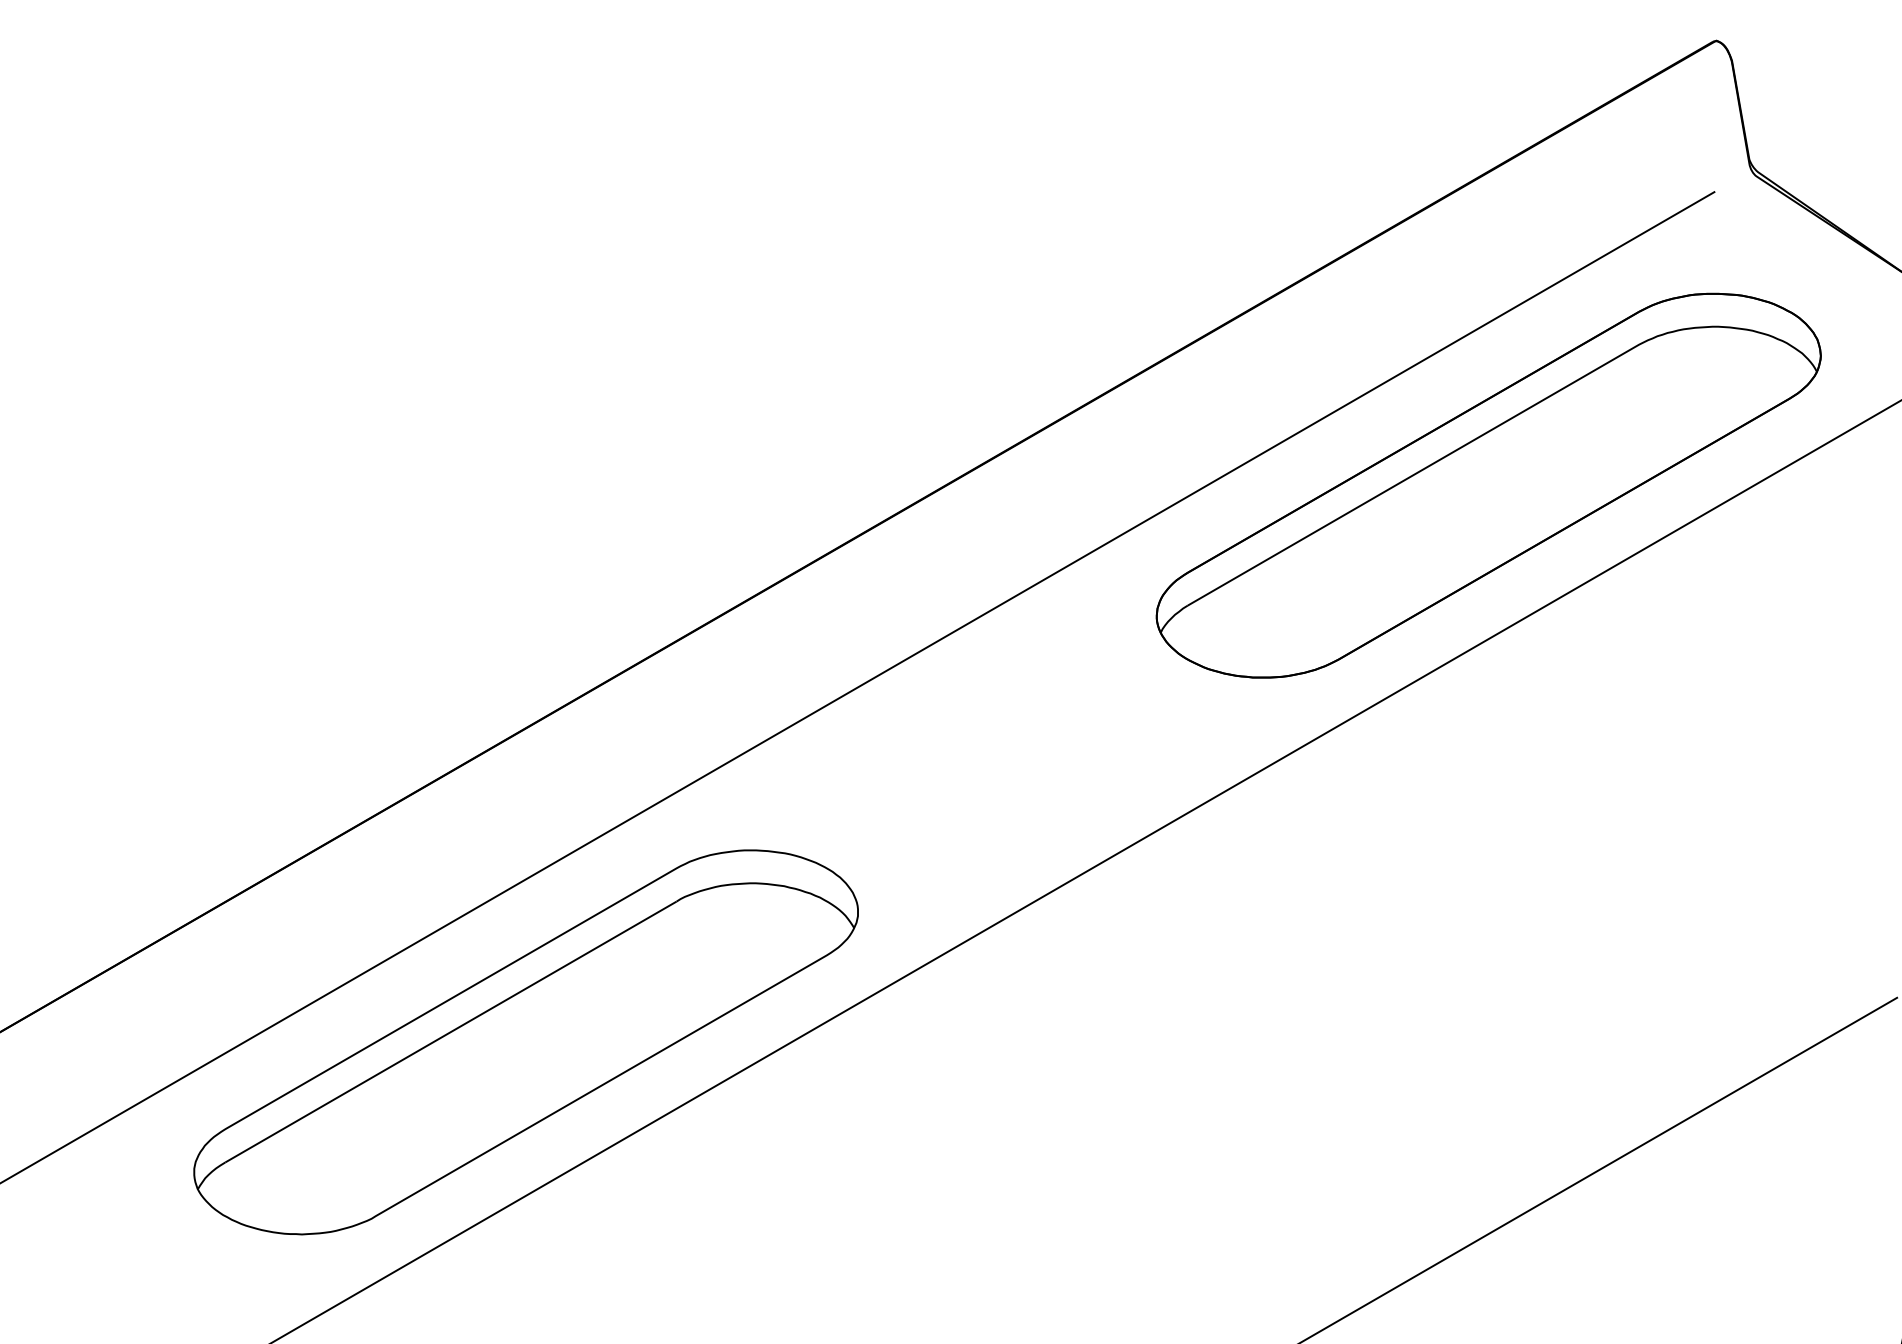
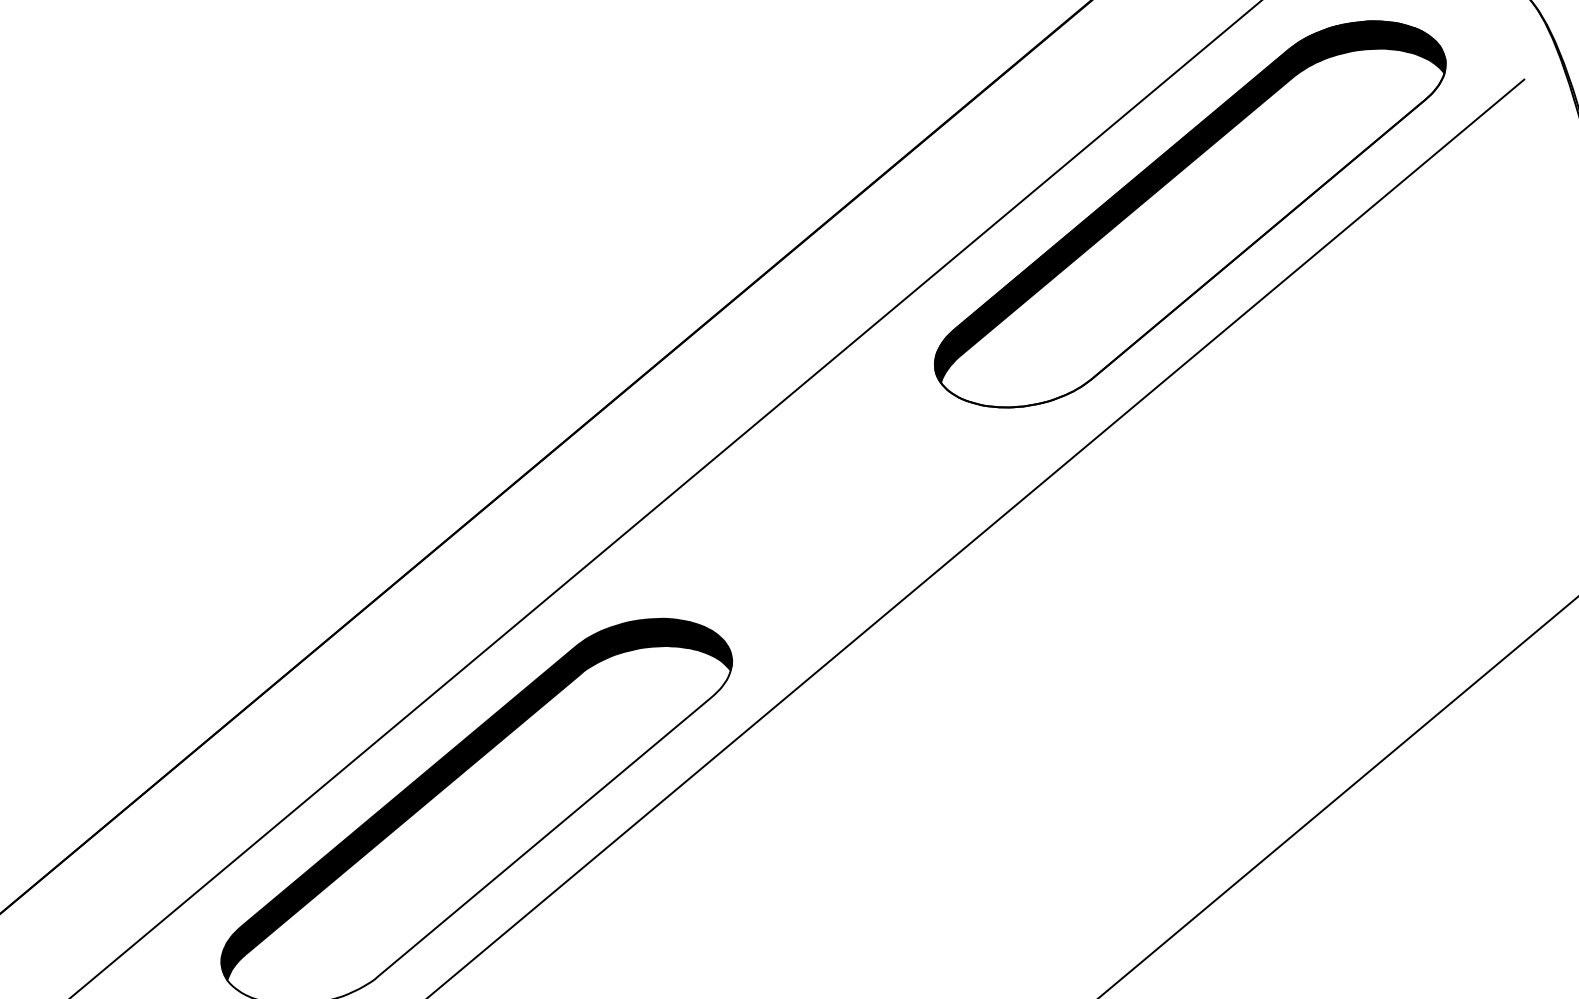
fill: (1488, 462) -> (1186, 195), added
fill: (526, 1019) -> (473, 792), added

